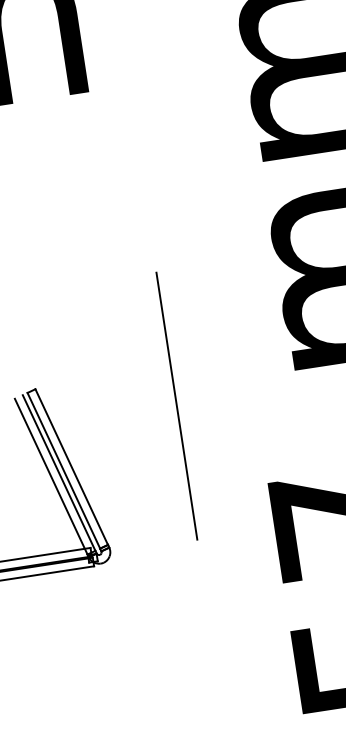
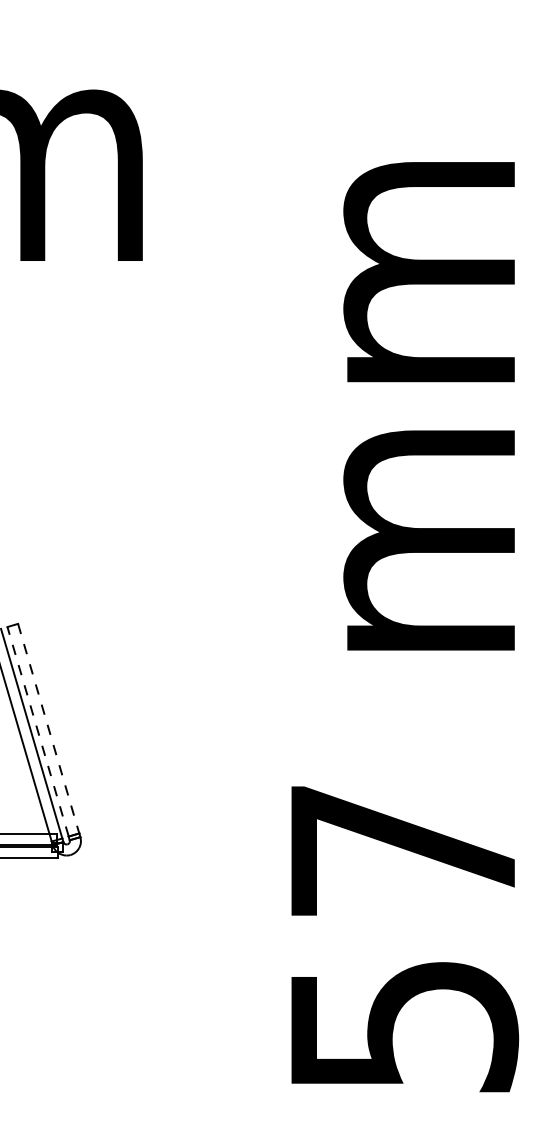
line: (176, 406) -> (192, 672), removed
line: (71, 467) -> (48, 729), solid -> dashed
line: (63, 470) -> (37, 731), solid -> dashed

